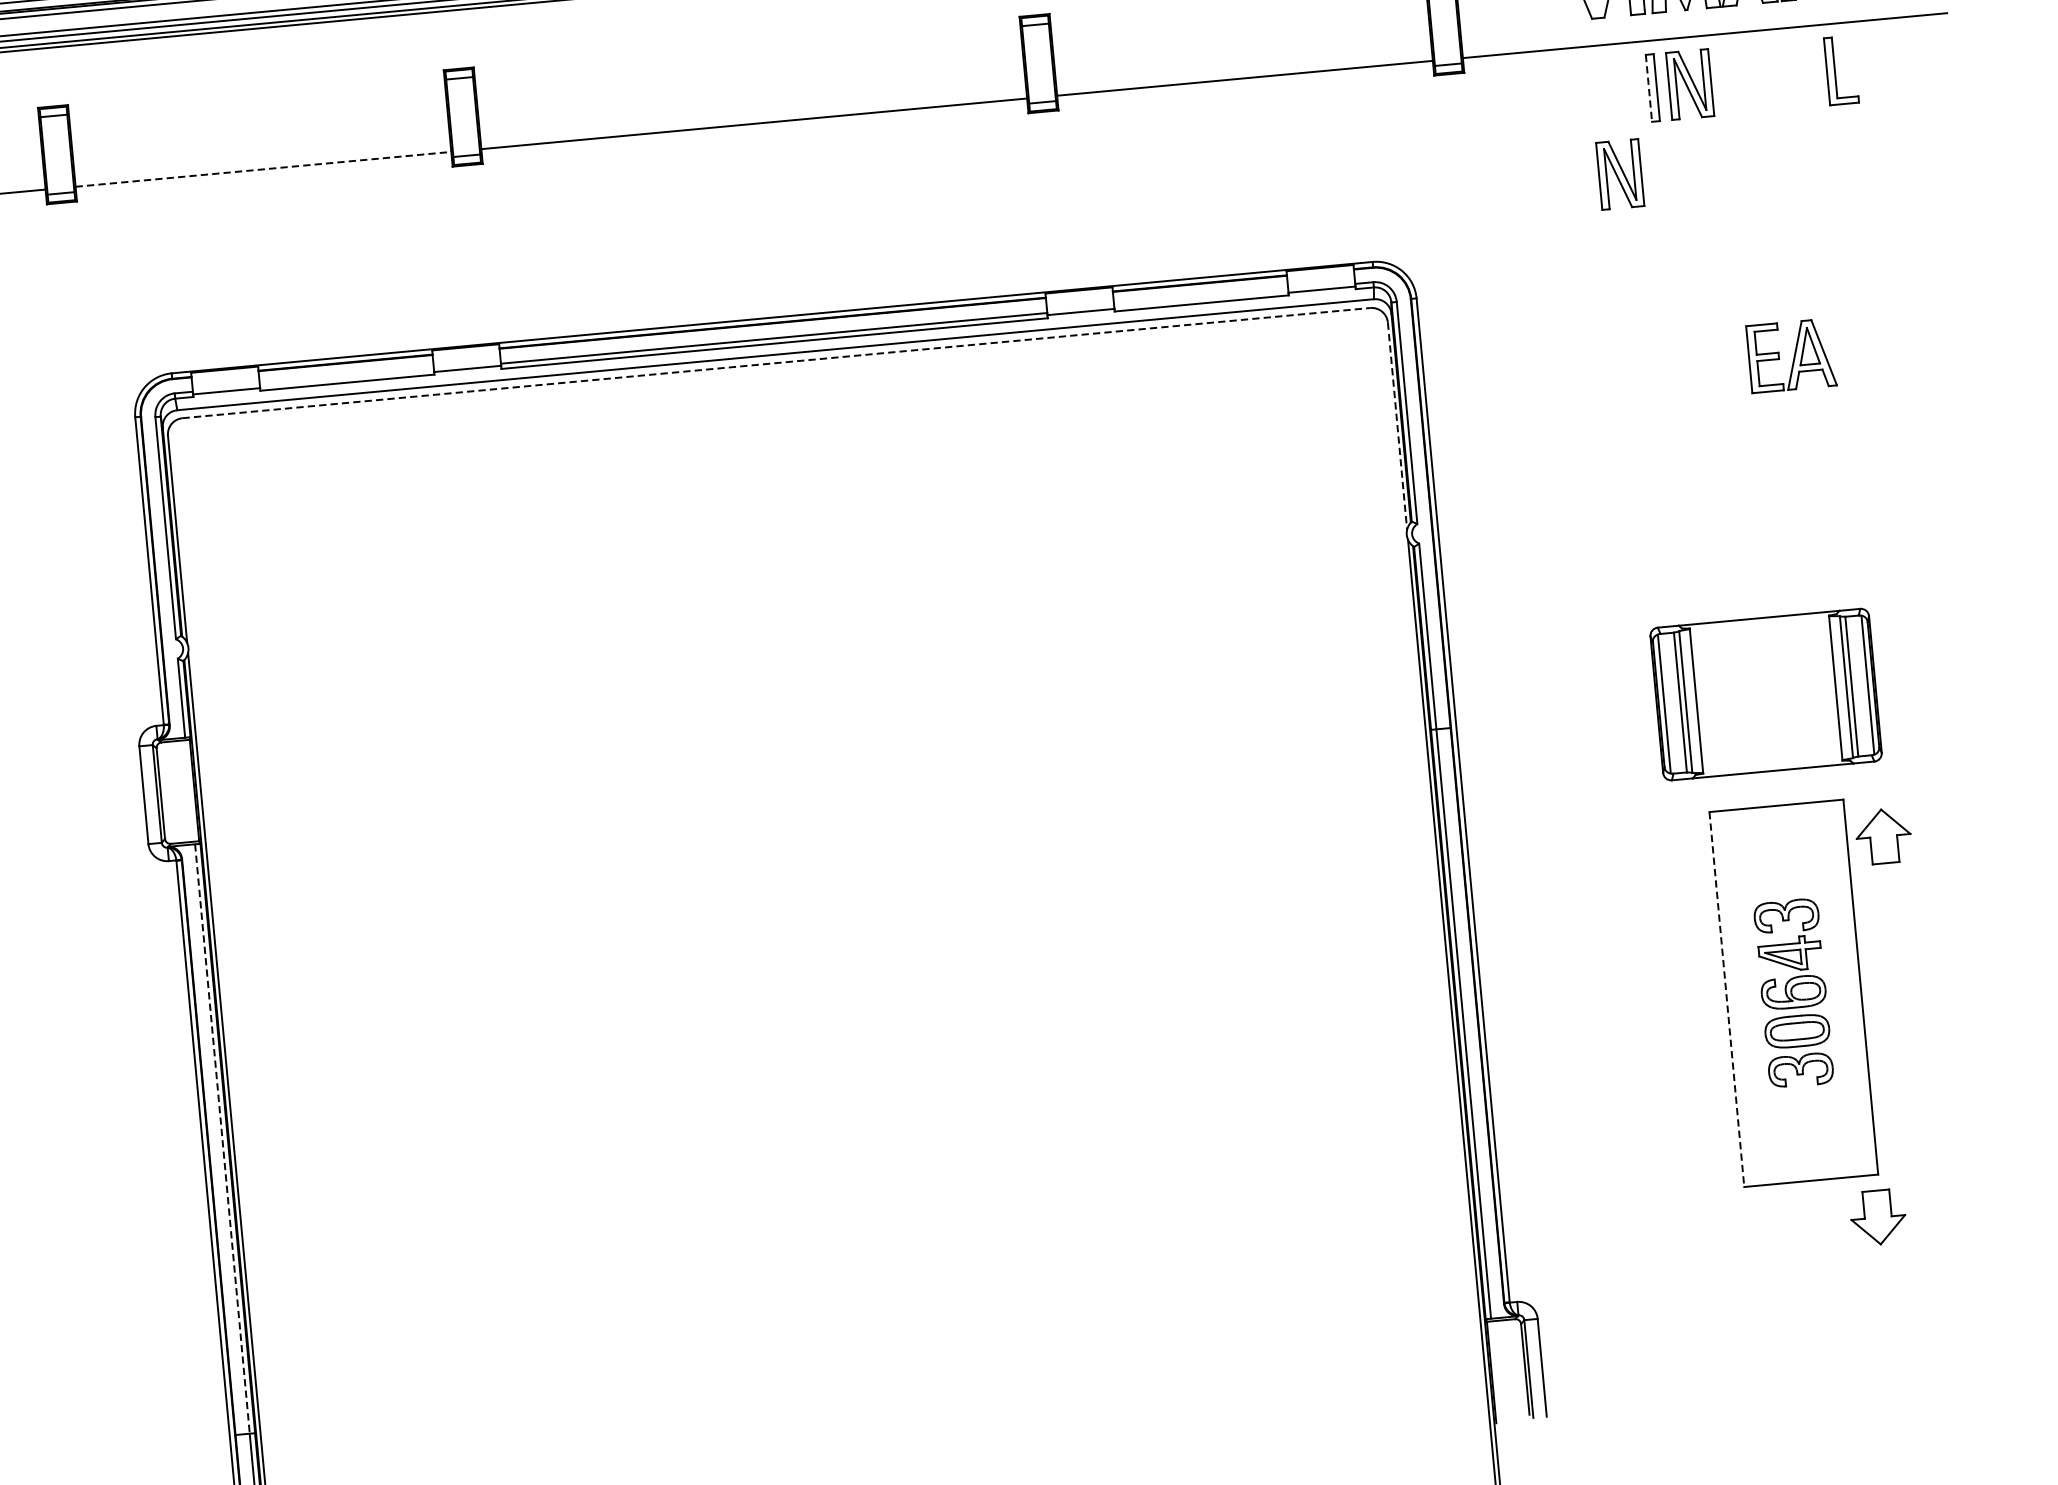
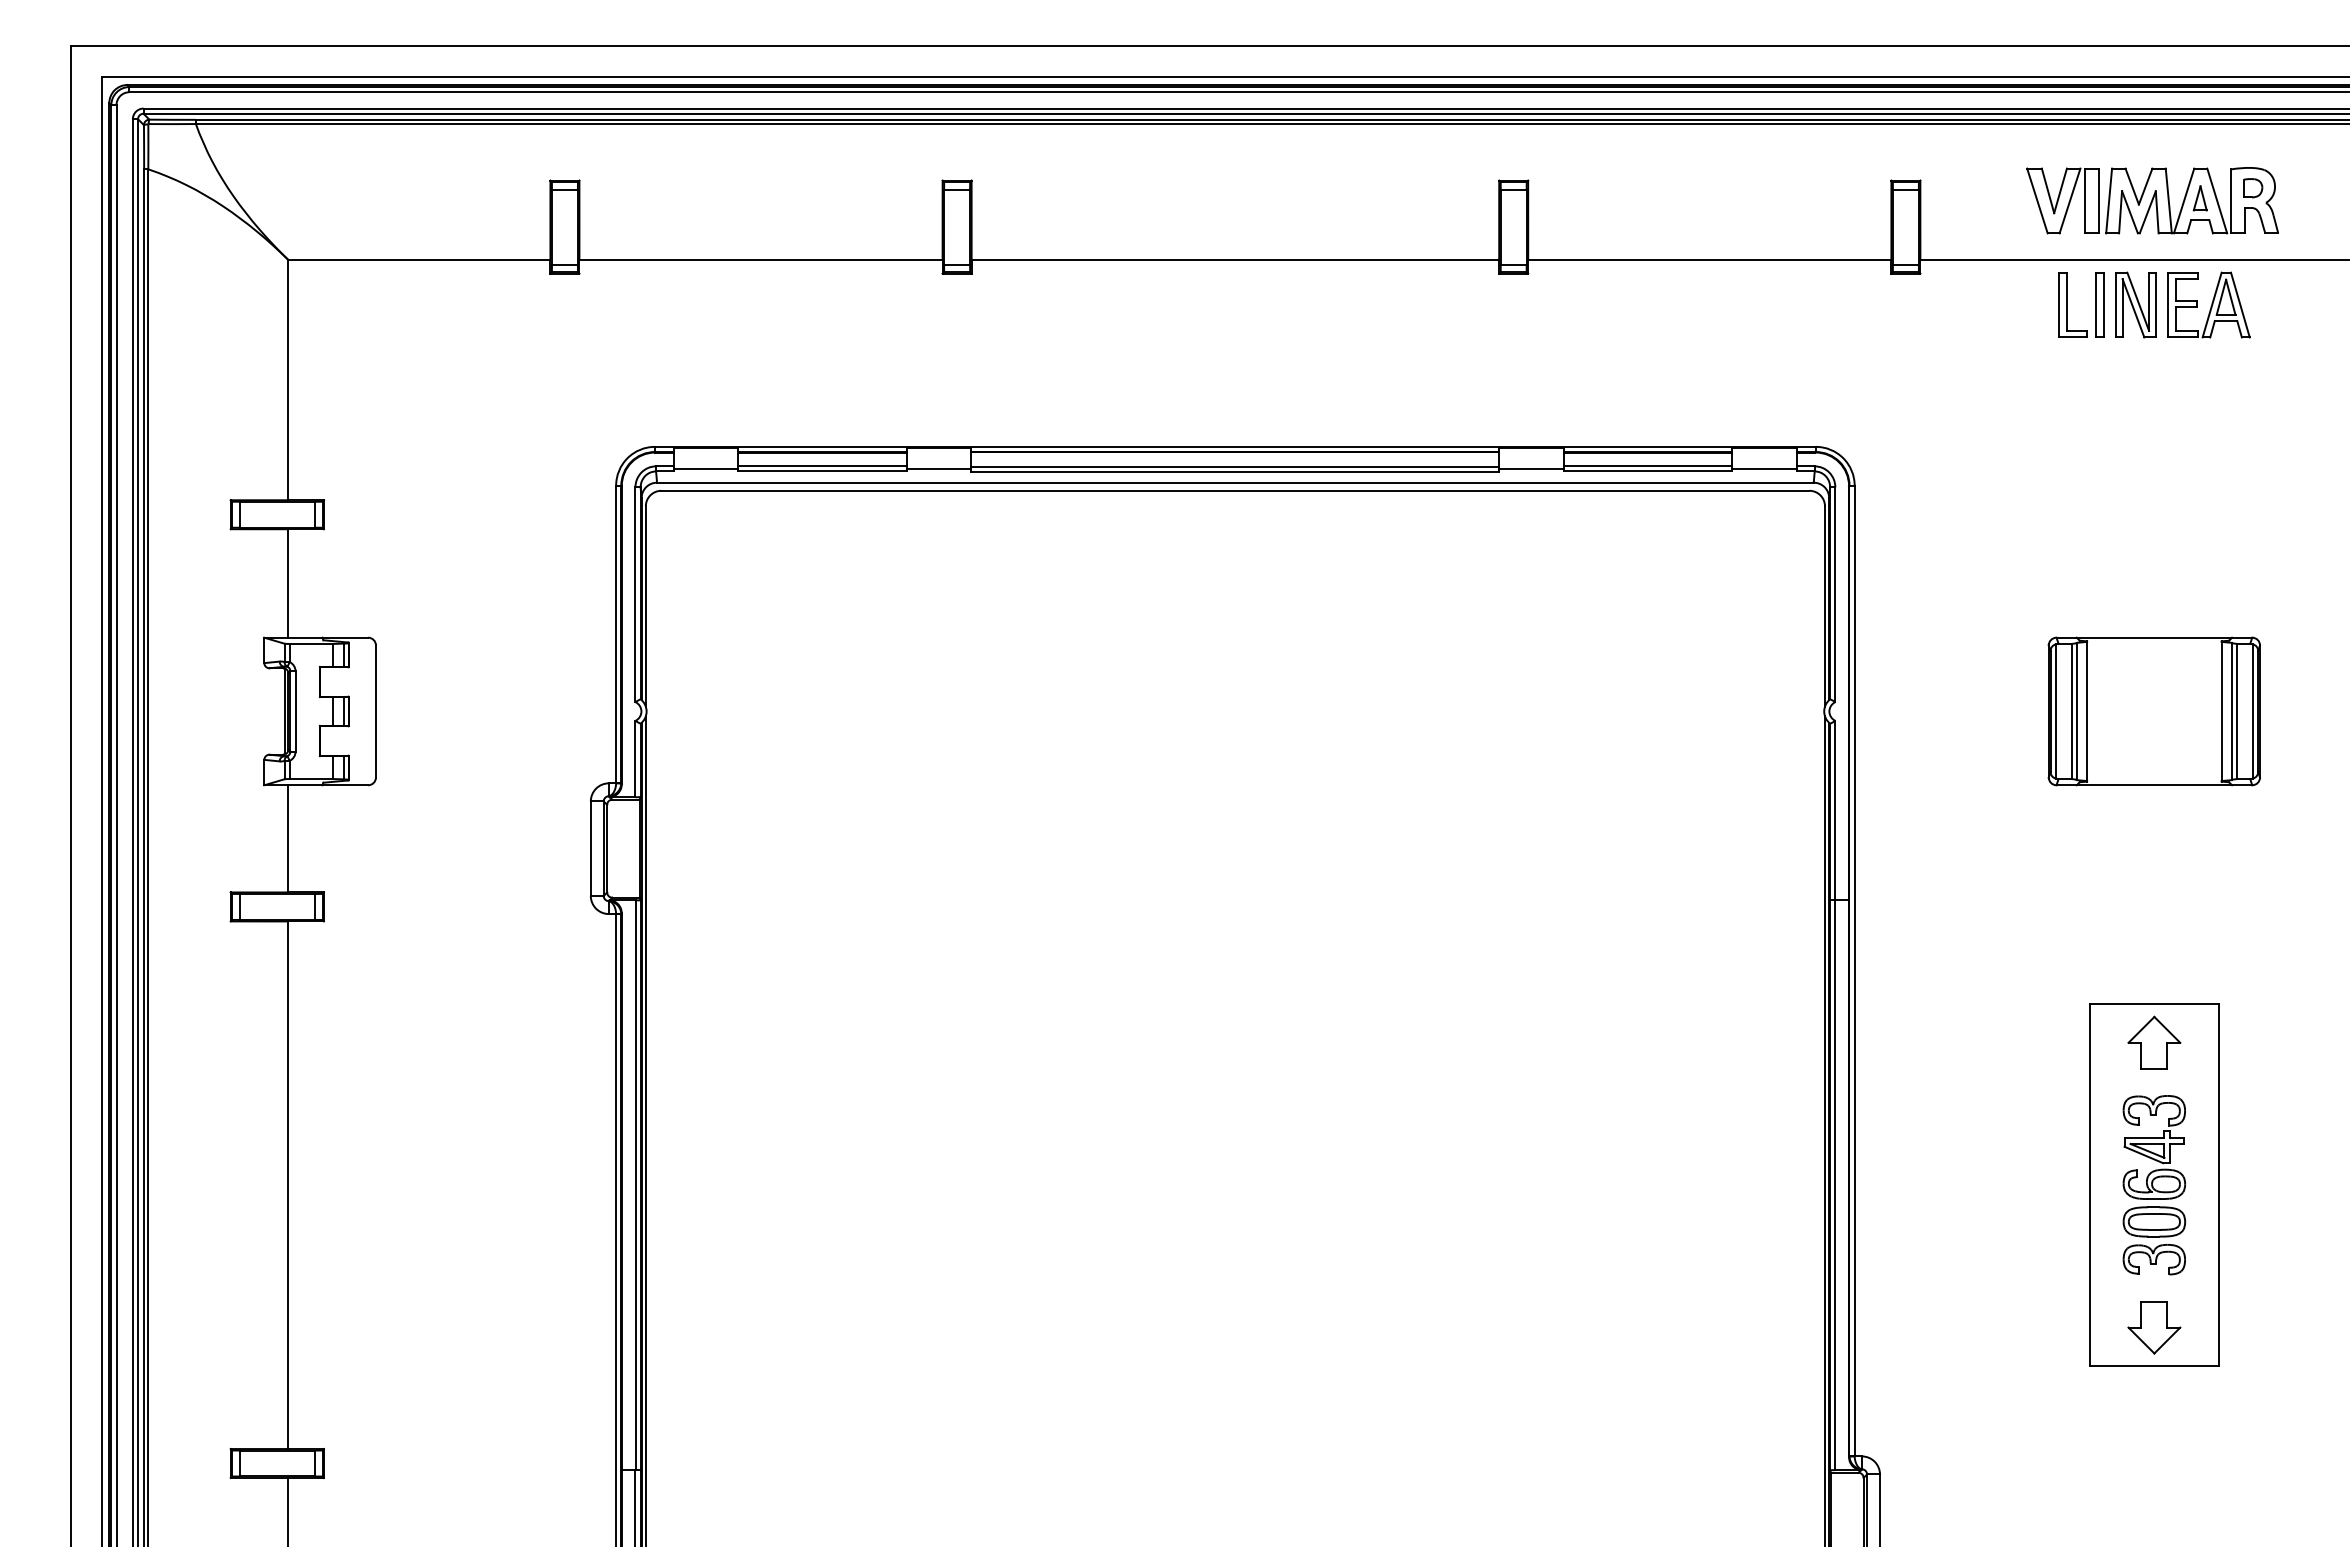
part: (1840, 69) -> (2072, 304), moved
line: (1649, 88) -> (2096, 305), dashed -> solid
line: (263, 169) -> (761, 259), dashed -> solid
part: (1619, 173) -> (2060, 384), removed
line: (1201, 298) -> (1648, 466), added
part: (1791, 355) -> (2208, 304), moved
line: (776, 362) -> (1235, 490), dashed -> solid
line: (346, 377) -> (822, 466), added
line: (1397, 427) -> (1824, 607), dashed -> solid
part: (1765, 694) -> (2153, 711), moved
part: (1883, 836) -> (2154, 1042), moved
line: (1726, 999) -> (2089, 1185), dashed -> solid
line: (222, 1139) -> (635, 1185), dashed -> solid
part: (1878, 1217) -> (2154, 1327), moved

